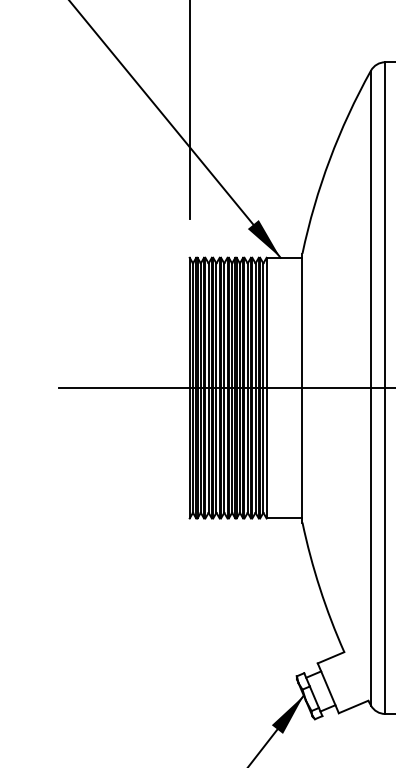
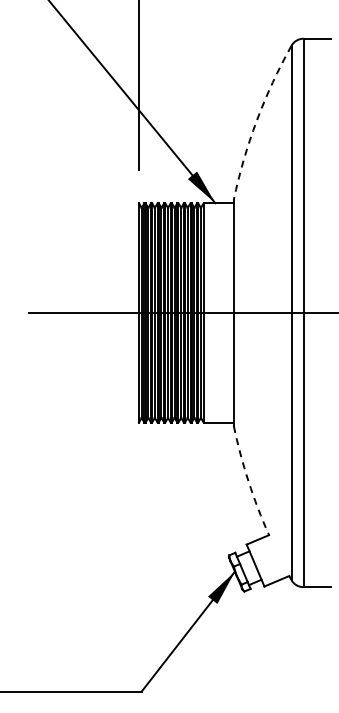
arc: (329, 159) -> (256, 120), solid -> dashed
arc: (319, 588) -> (248, 481), solid -> dashed

